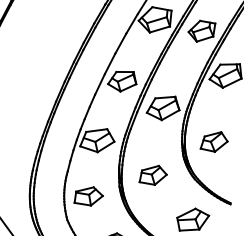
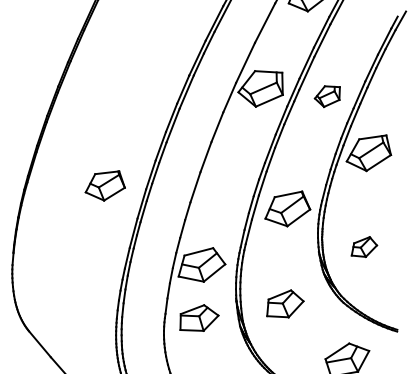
part: (201, 31) -> (327, 96), size x0.7
part: (122, 80) -> (104, 185), moved
part: (214, 141) -> (364, 246), size x0.7
part: (89, 195) -> (199, 317), moved

